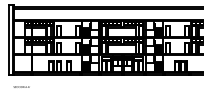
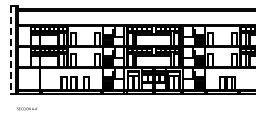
line: (8, 40) -> (10, 50), solid -> dashed

